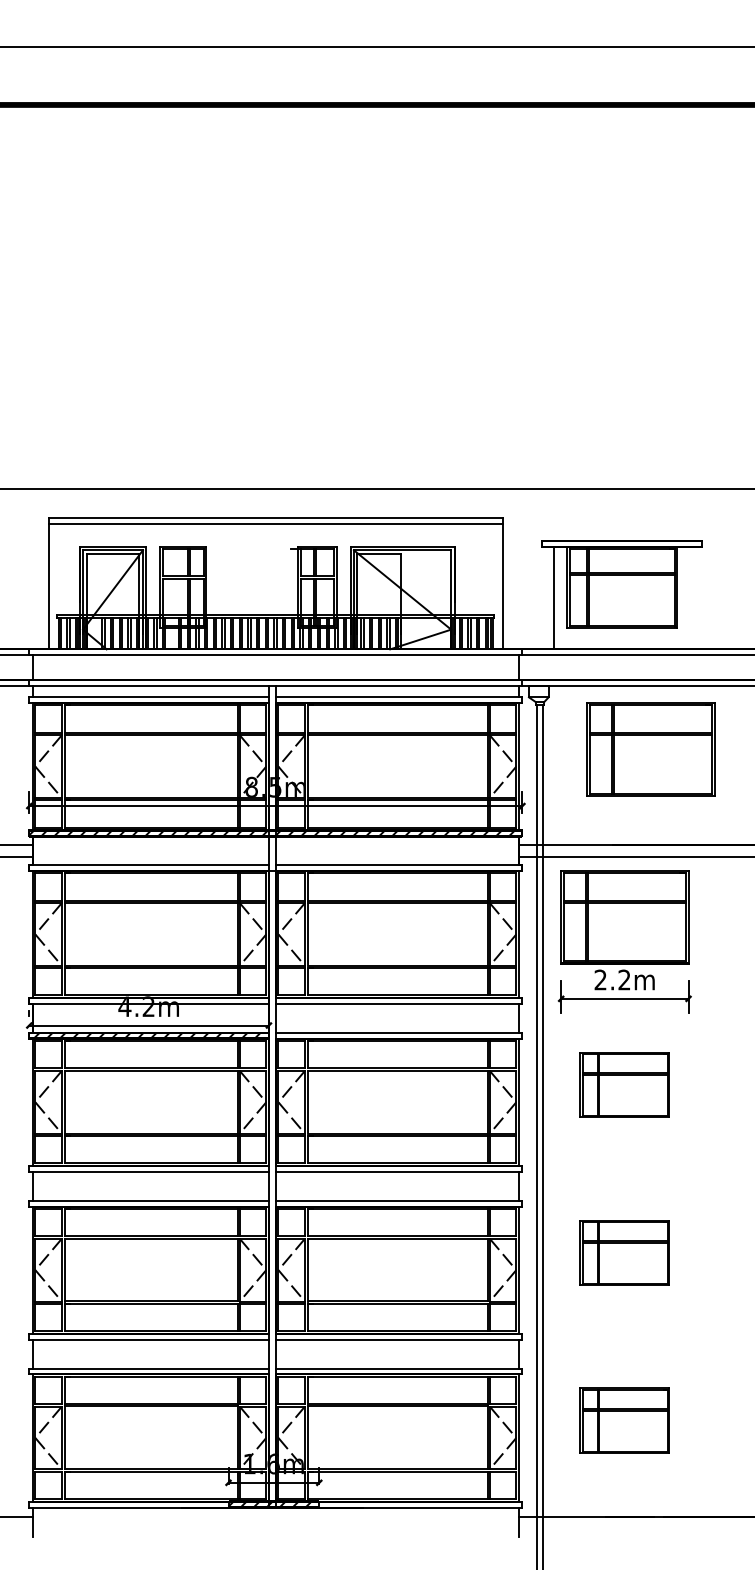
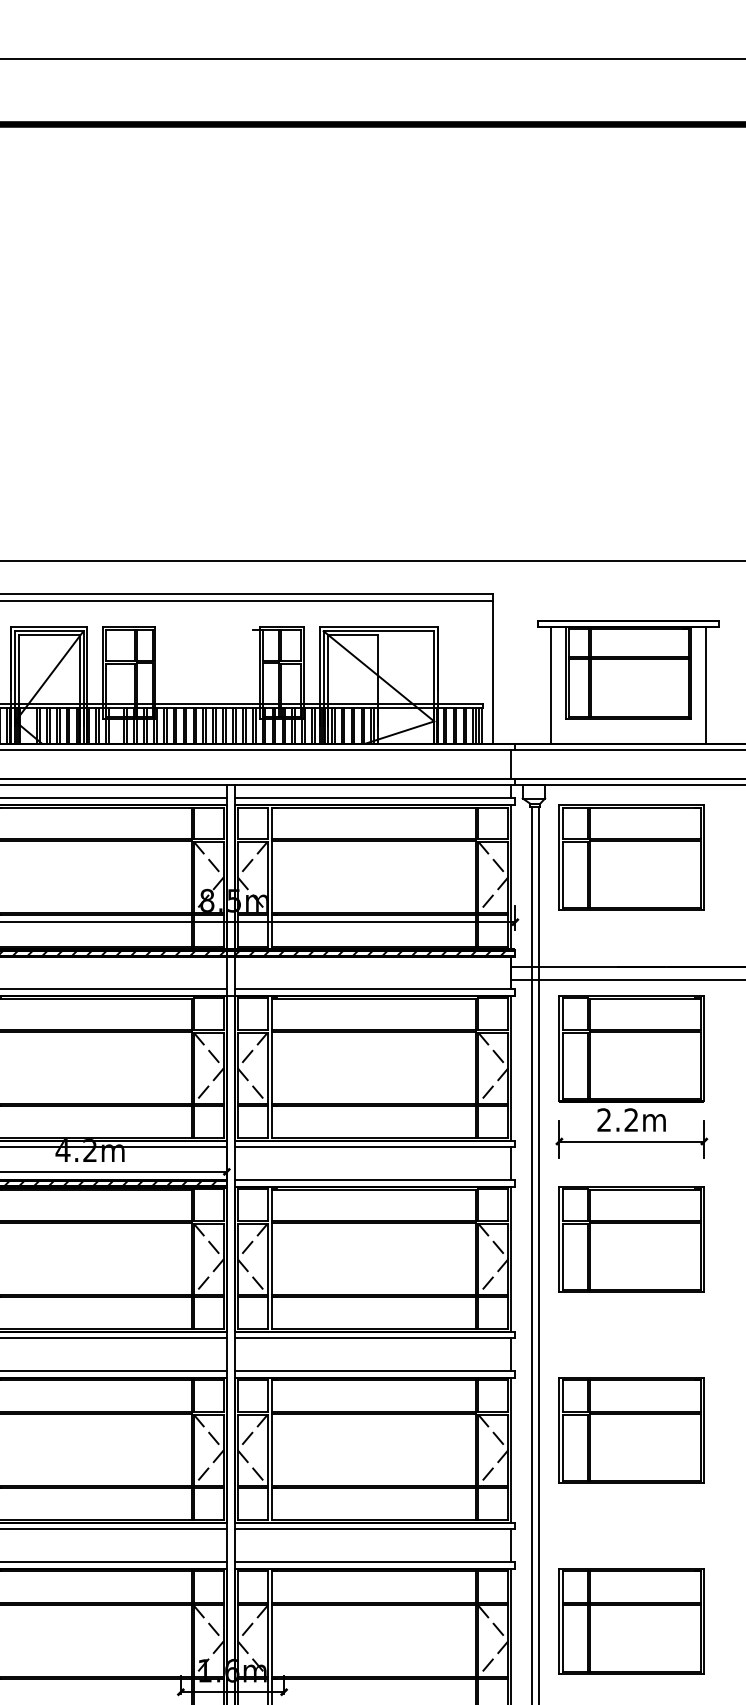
line: (689, 597) -> (705, 684), added
part: (650, 749) -> (631, 857), moved
part: (624, 1084) -> (631, 1238), size x1.43
part: (624, 1252) -> (631, 1430), size x1.43
part: (624, 1420) -> (631, 1621), size x1.43

